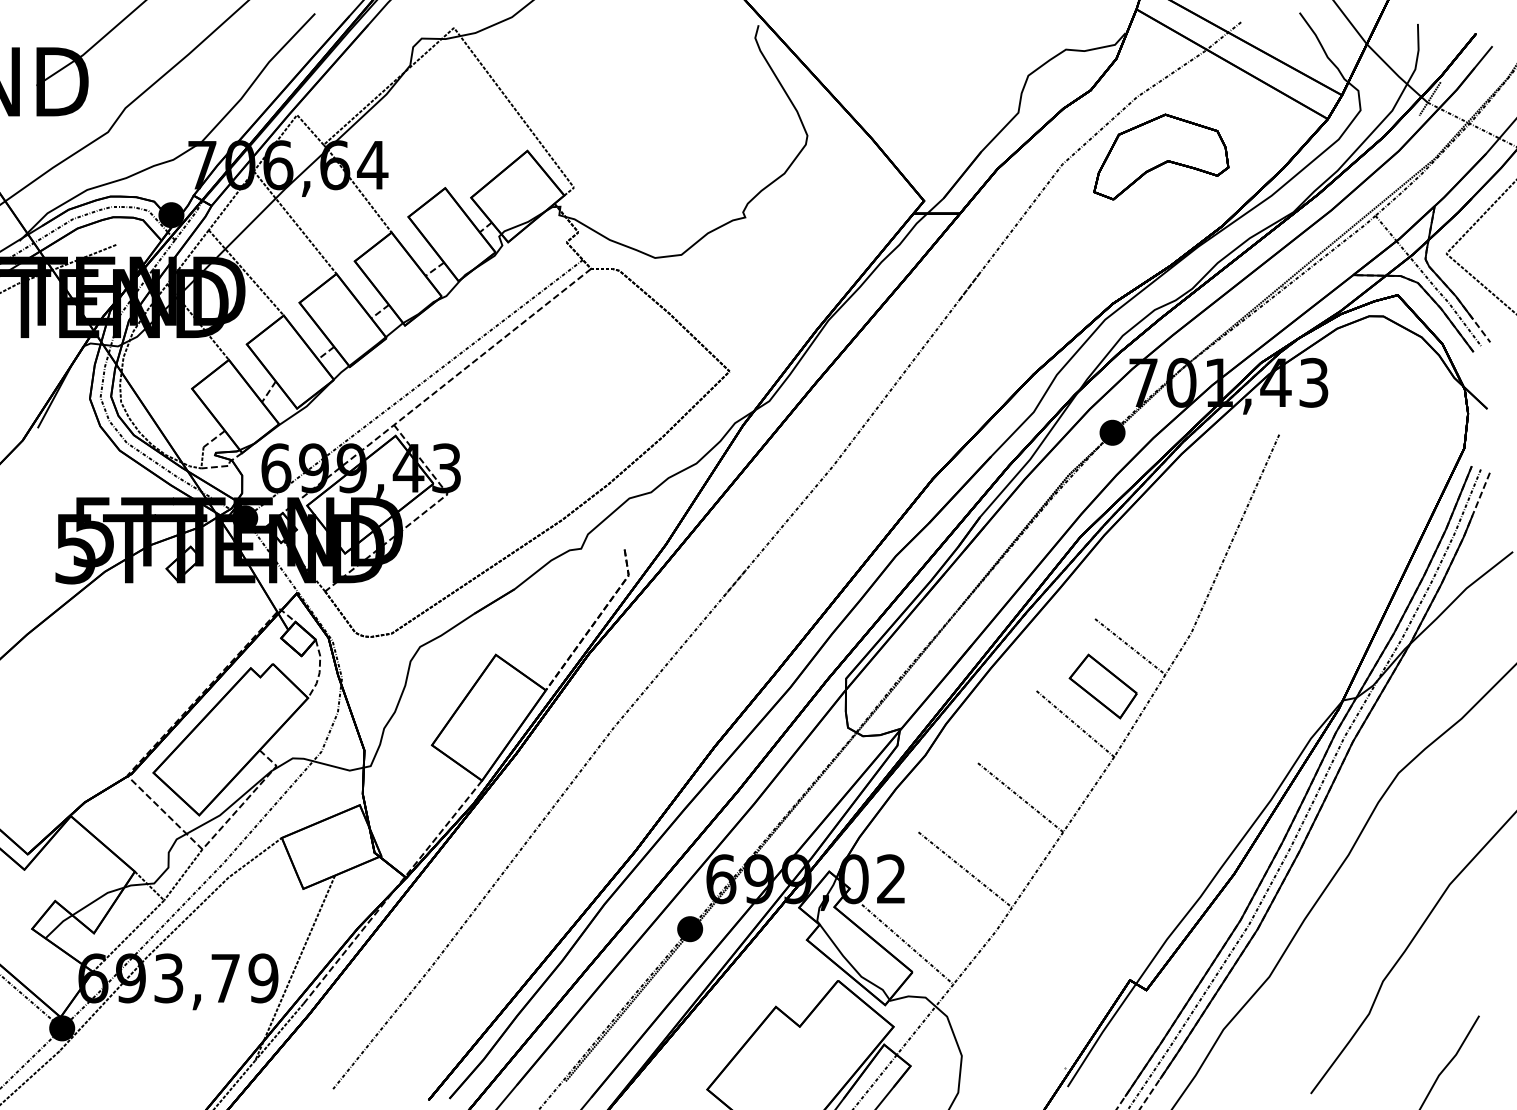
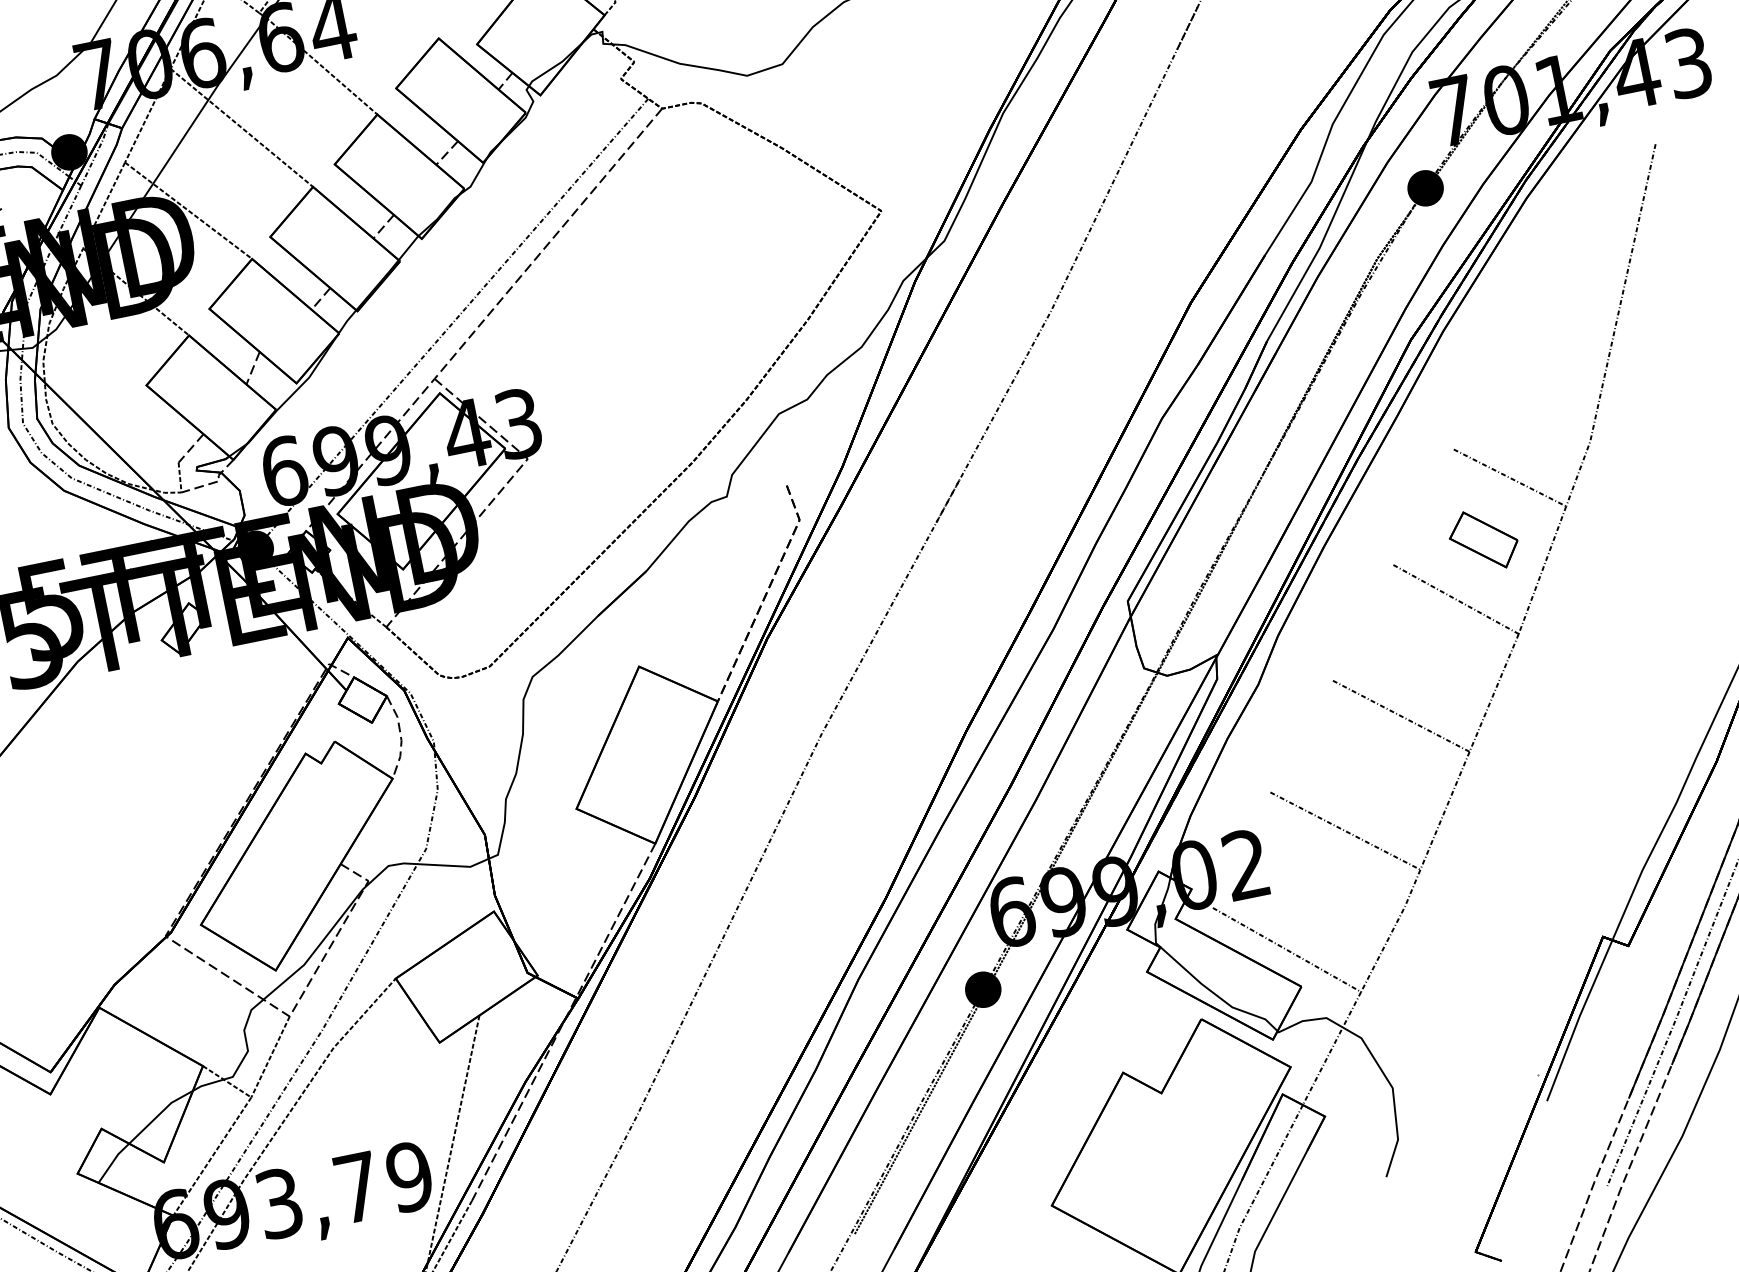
part: (1102, 686) -> (1482, 540), size x0.7

